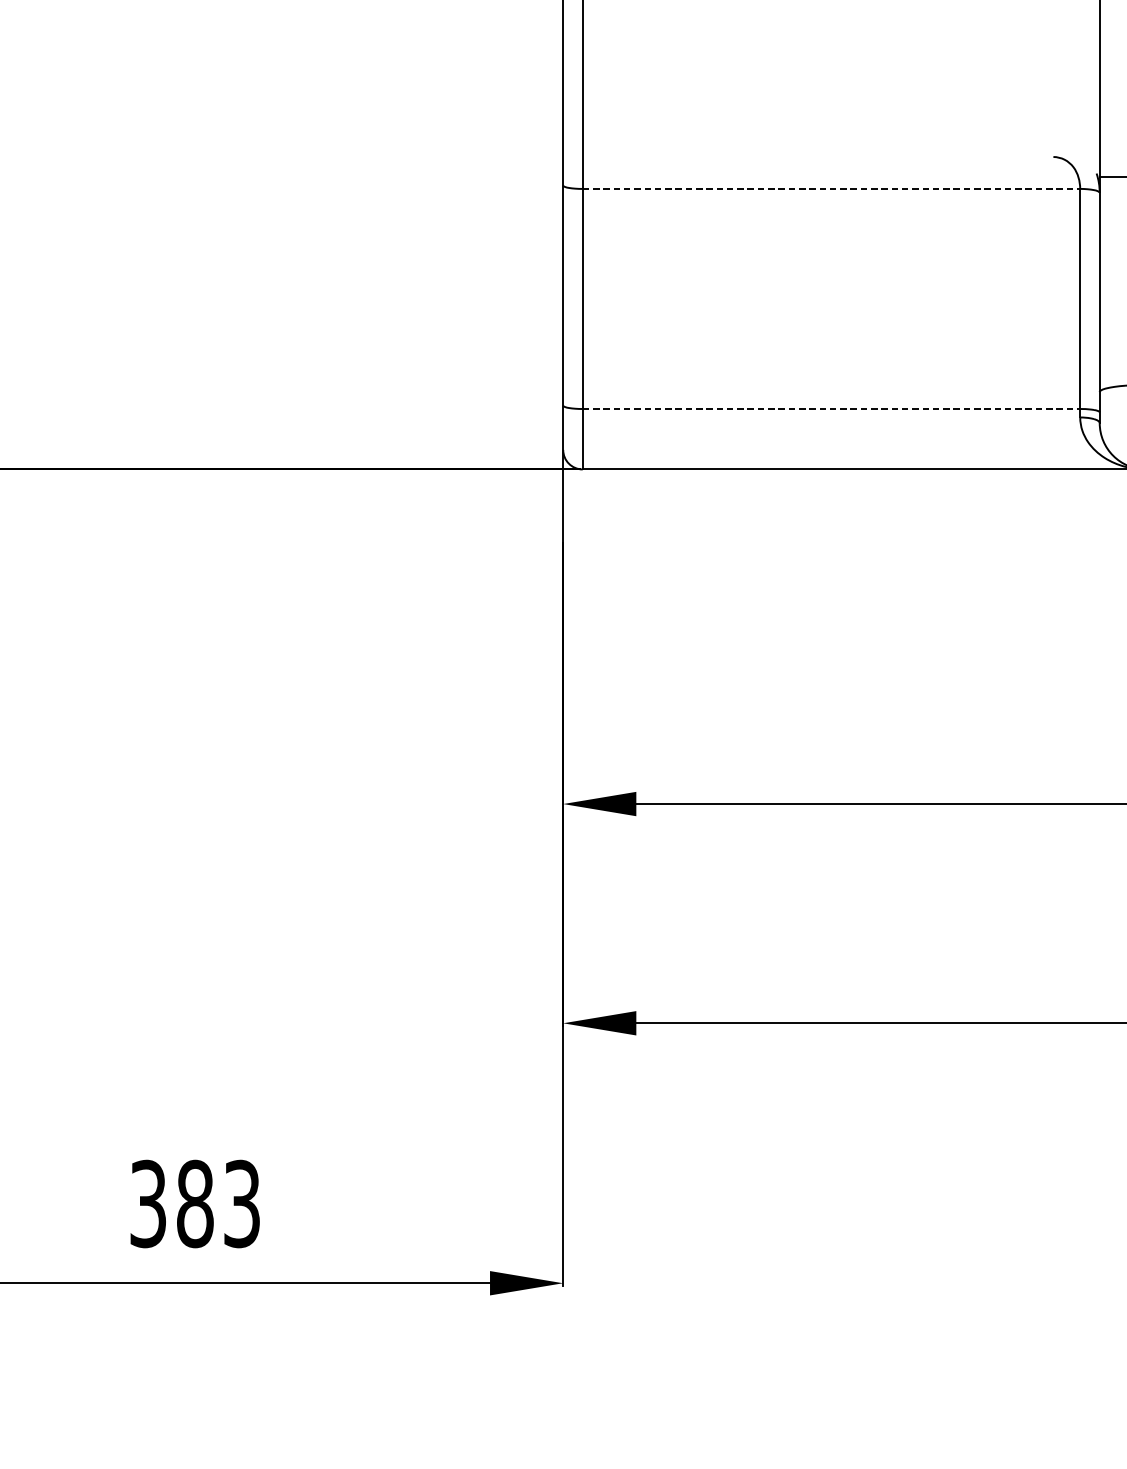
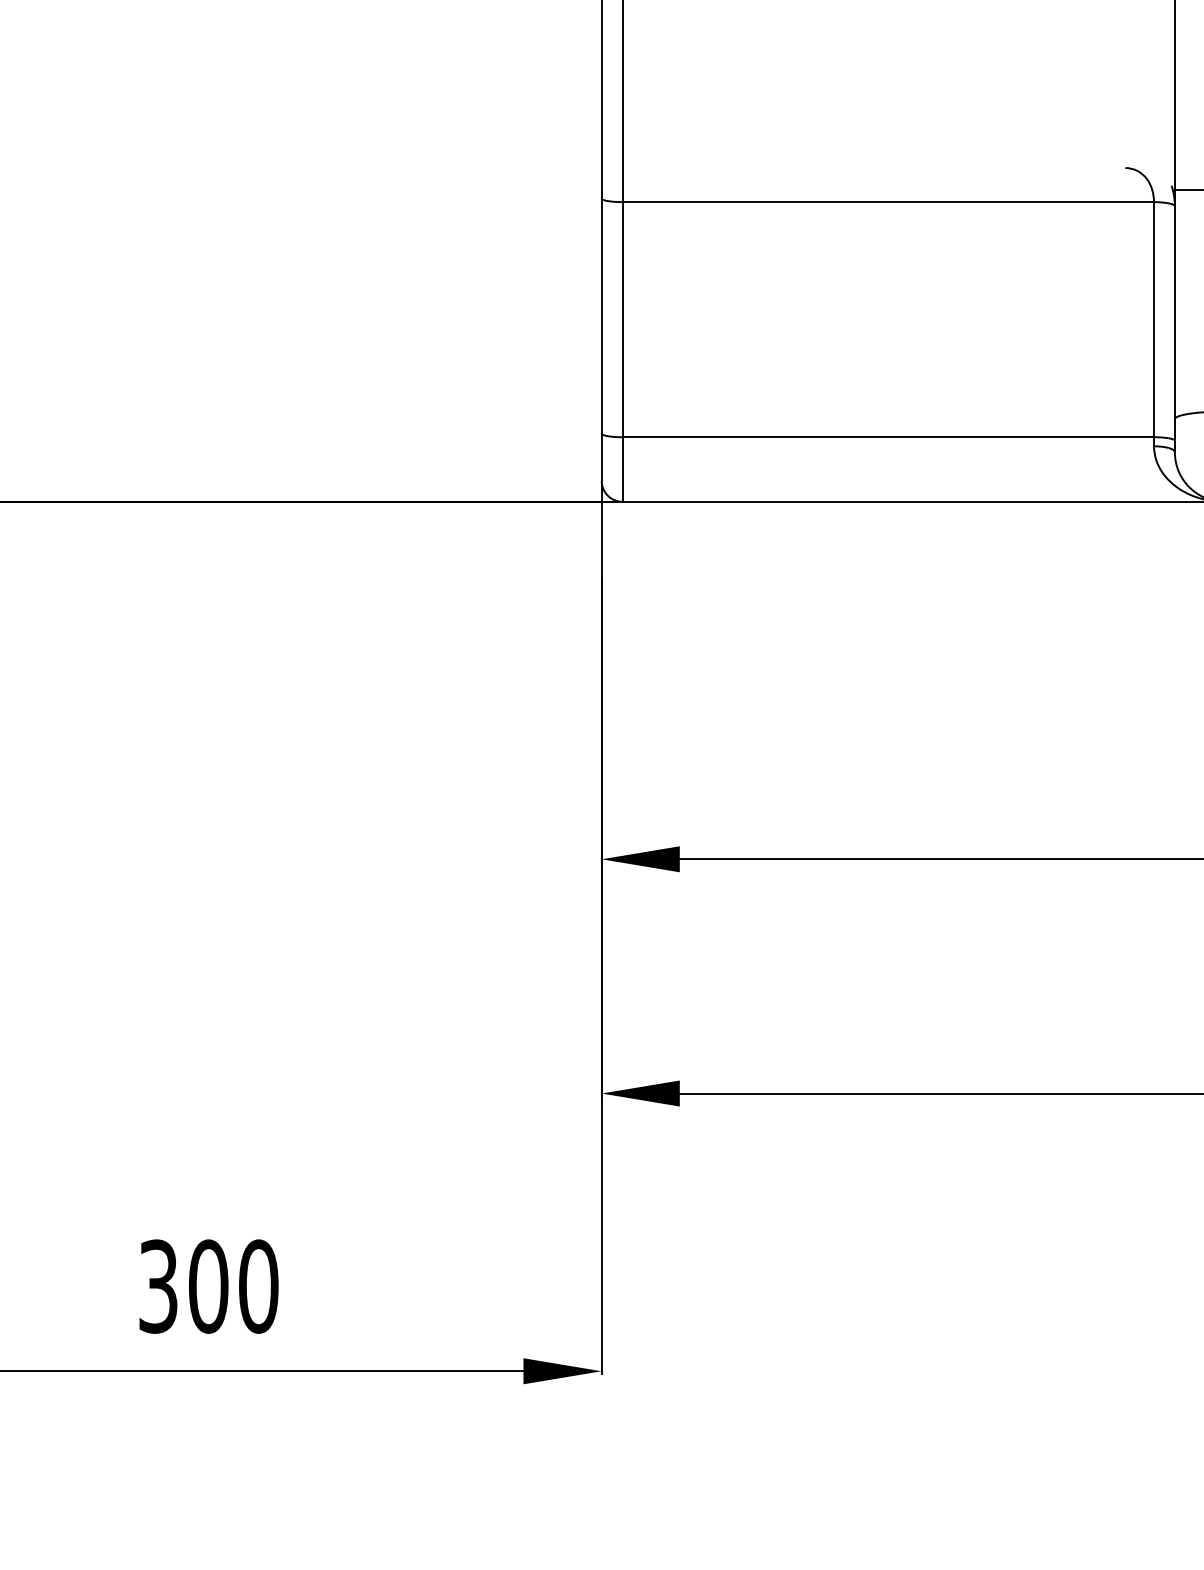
line: (831, 189) -> (888, 202), dashed -> solid
line: (831, 409) -> (888, 437), dashed -> solid
text: (218, 1203) -> (233, 1286), 383 -> 300

